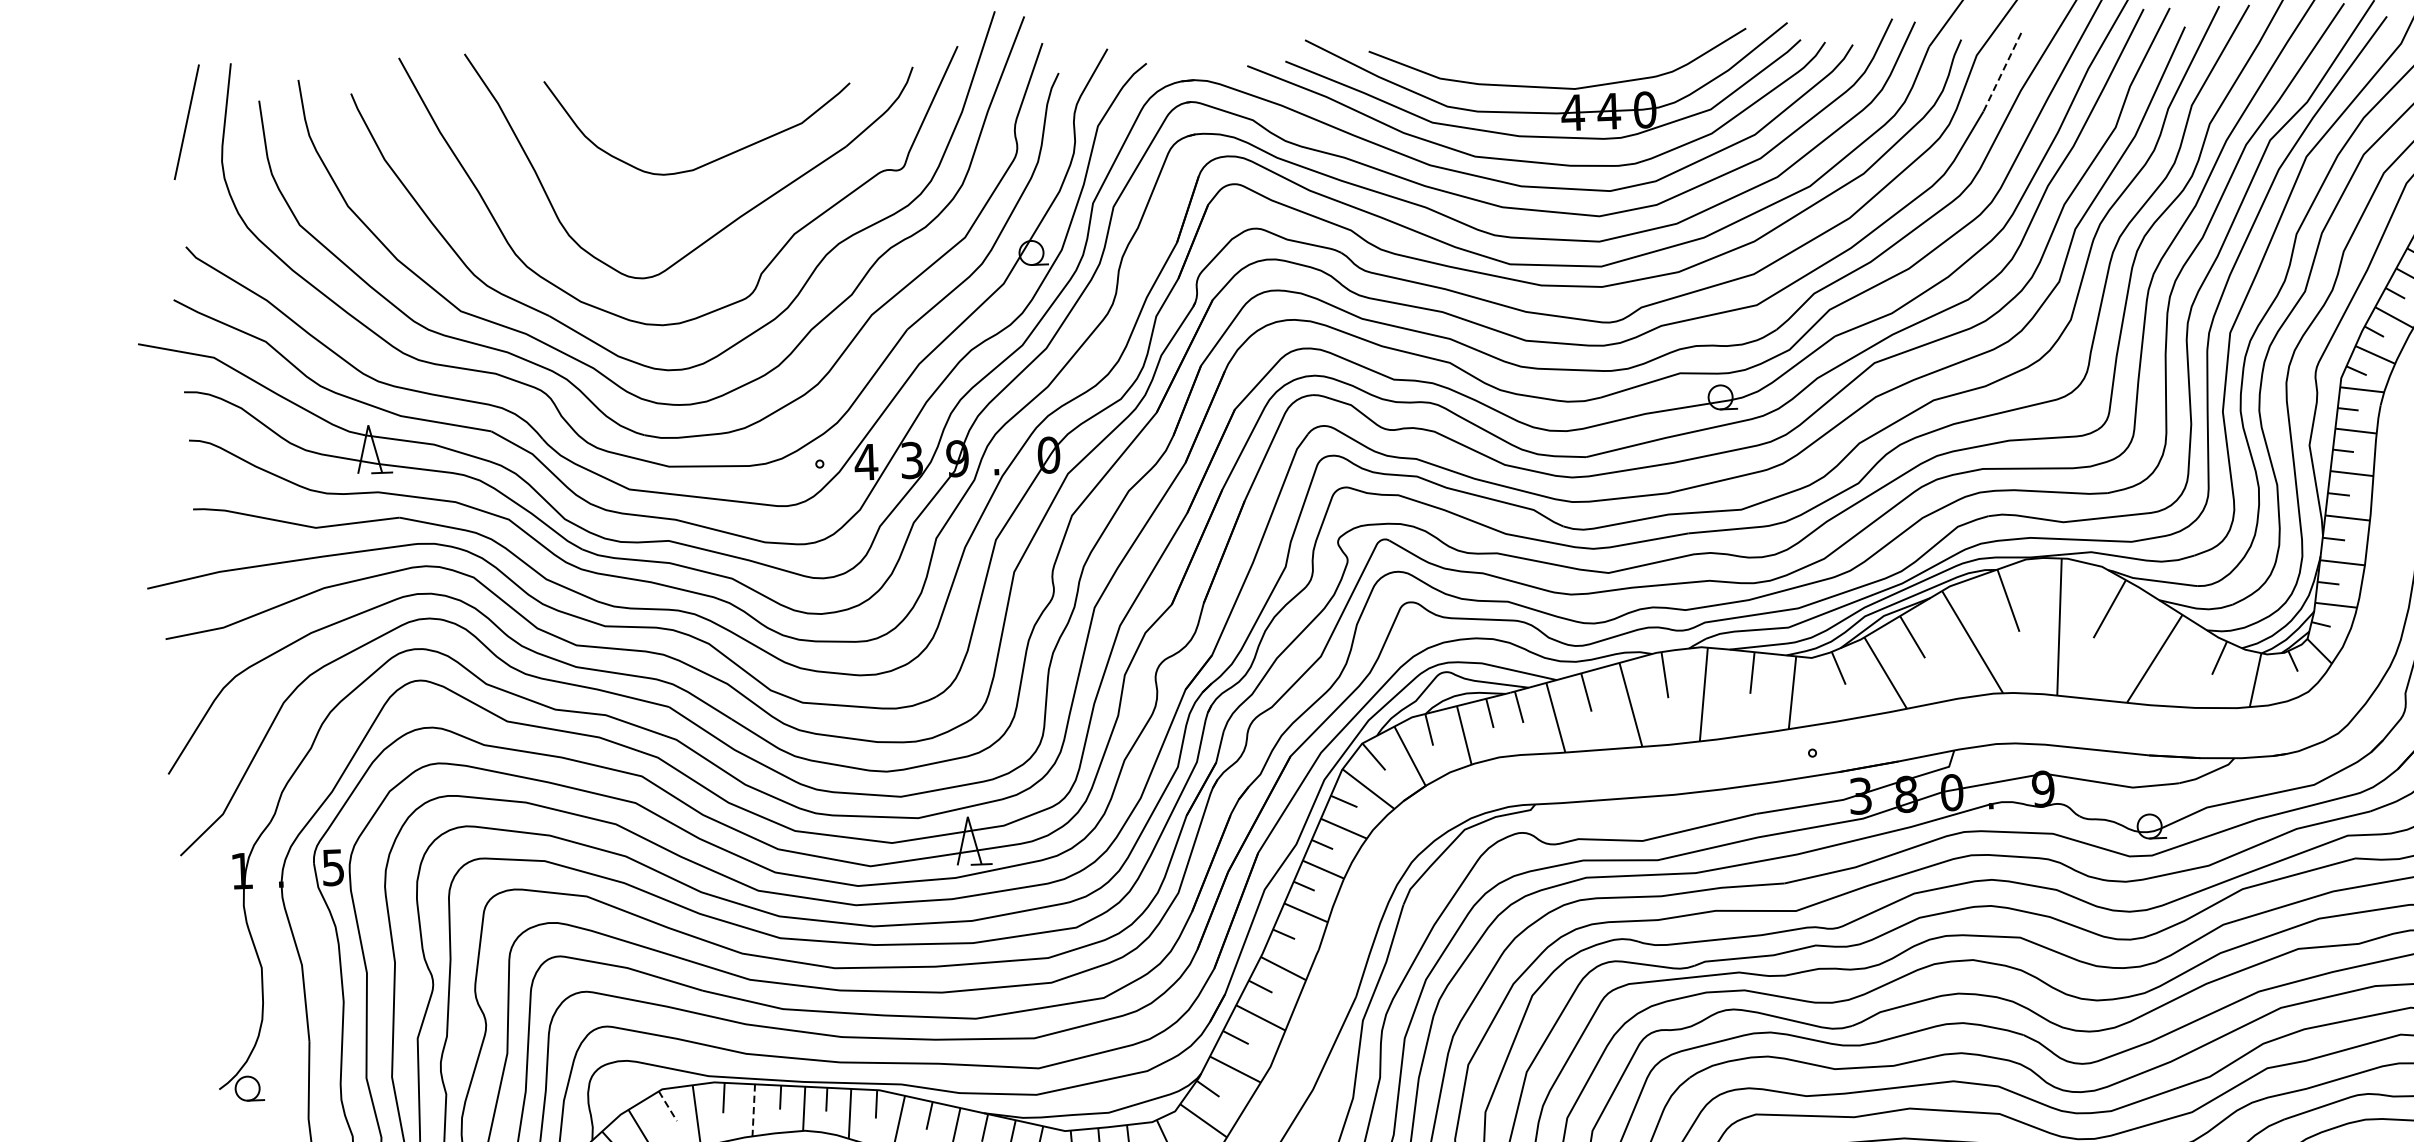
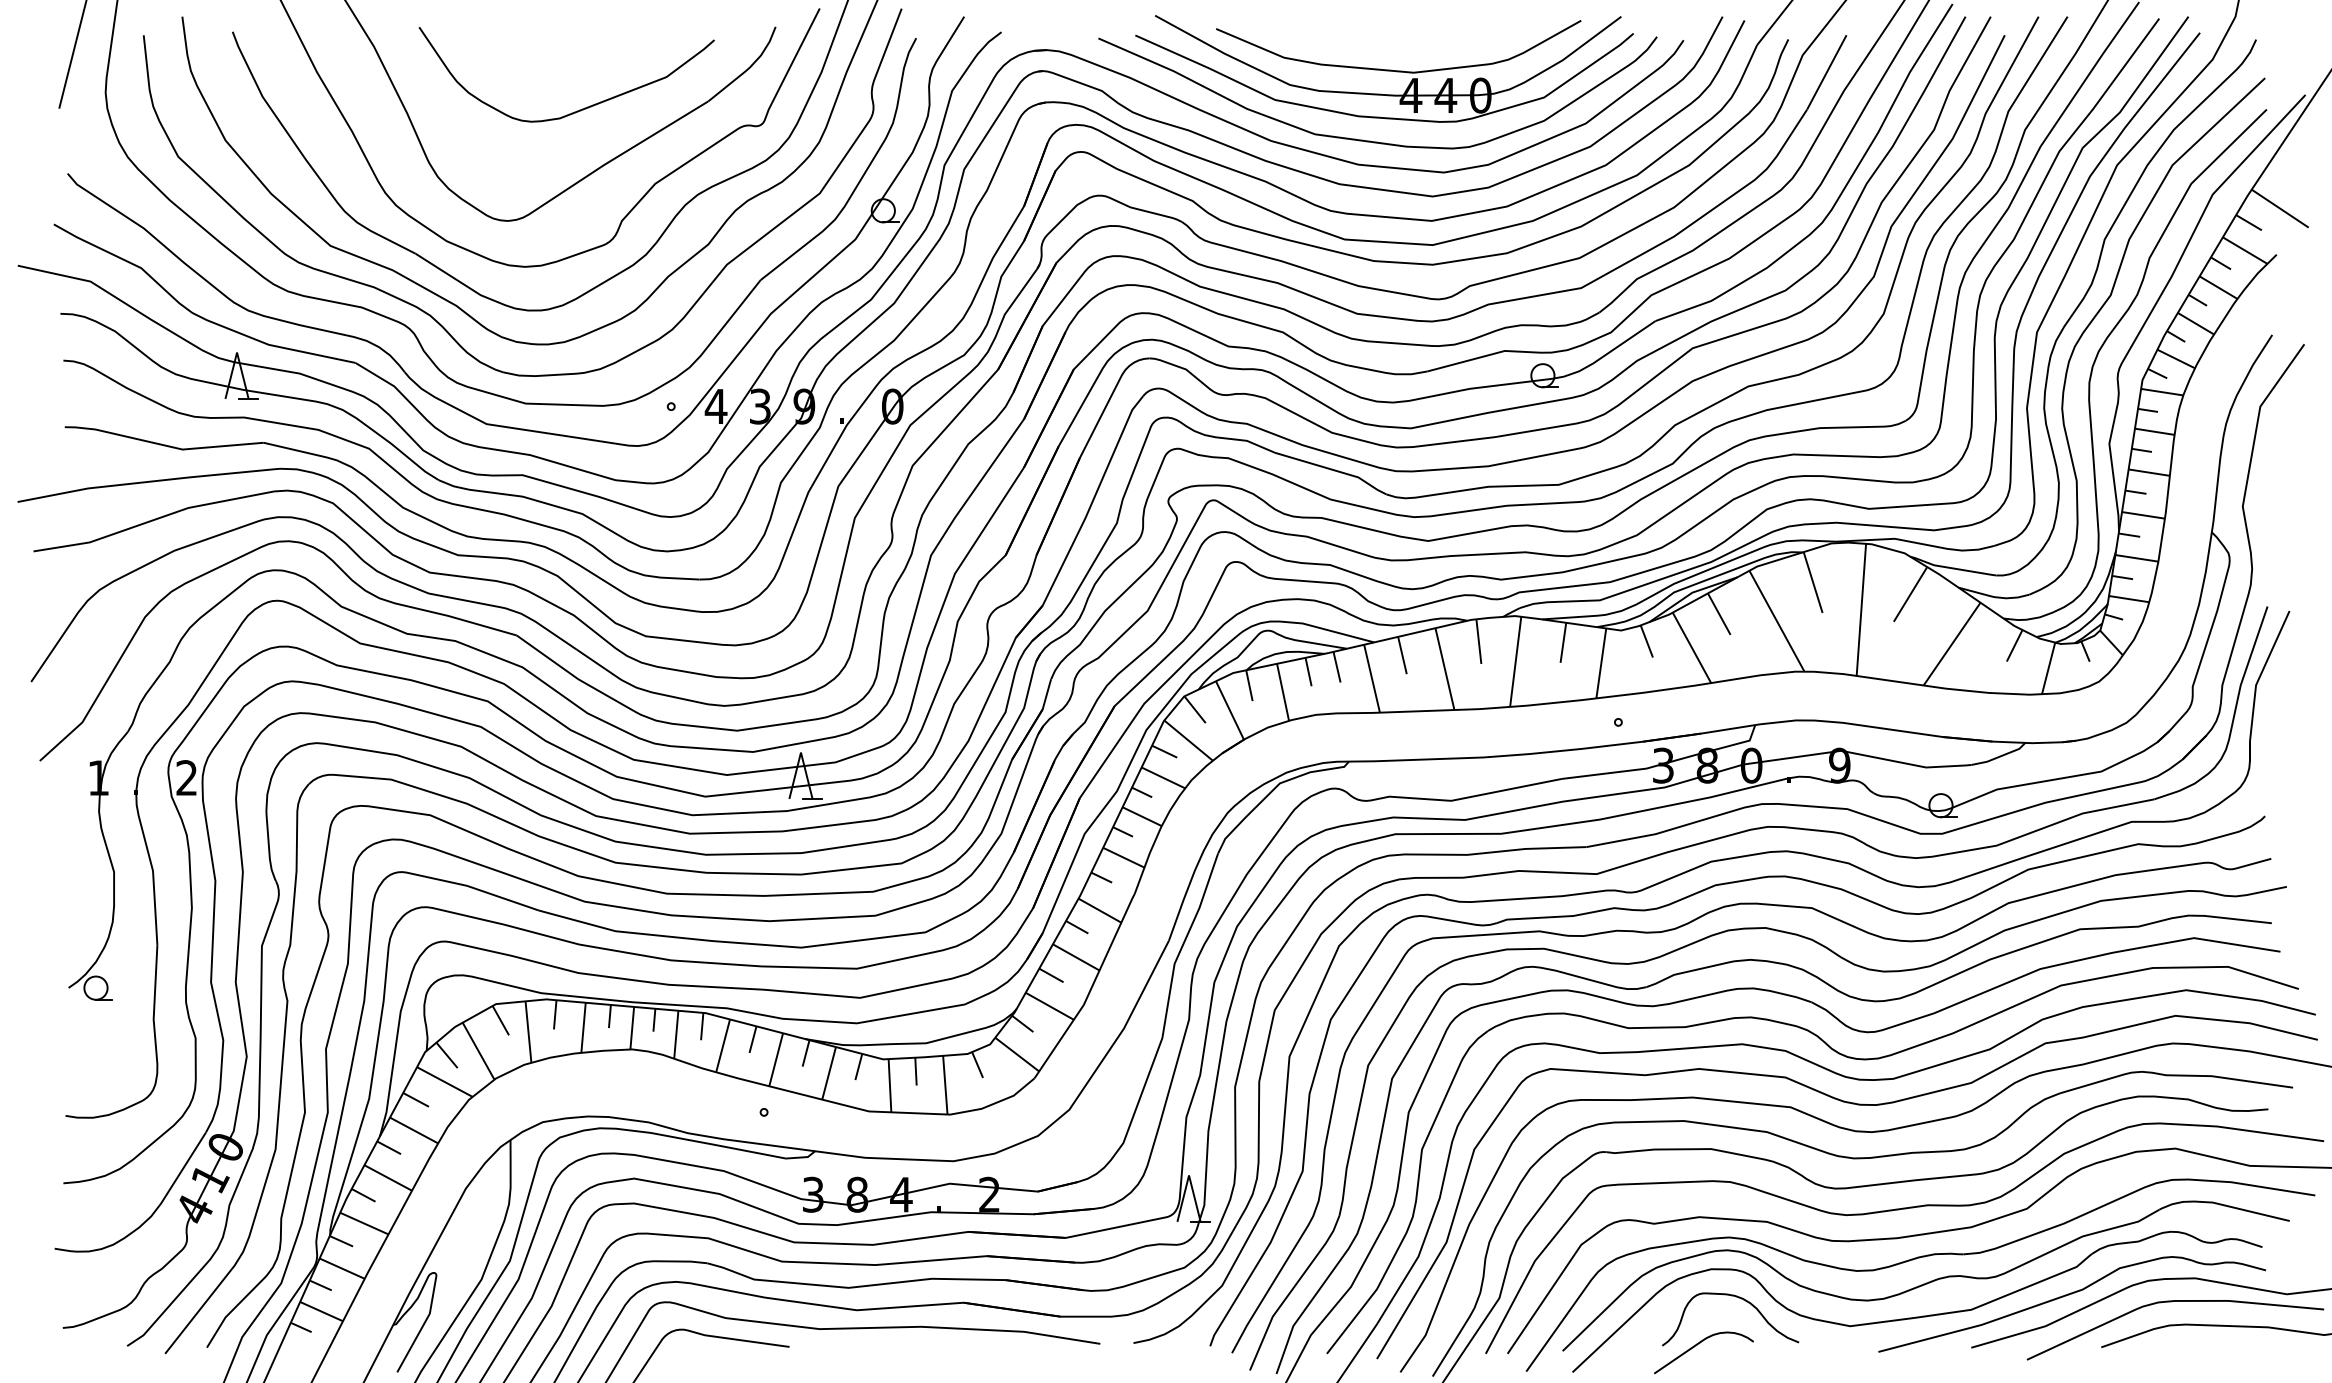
line: (2002, 72) -> (1826, 72), dashed -> solid
text: (332, 868) -> (186, 778), 5 -> 2
line: (667, 1106) -> (500, 1020), dashed -> solid
line: (753, 1111) -> (583, 1028), dashed -> solid

